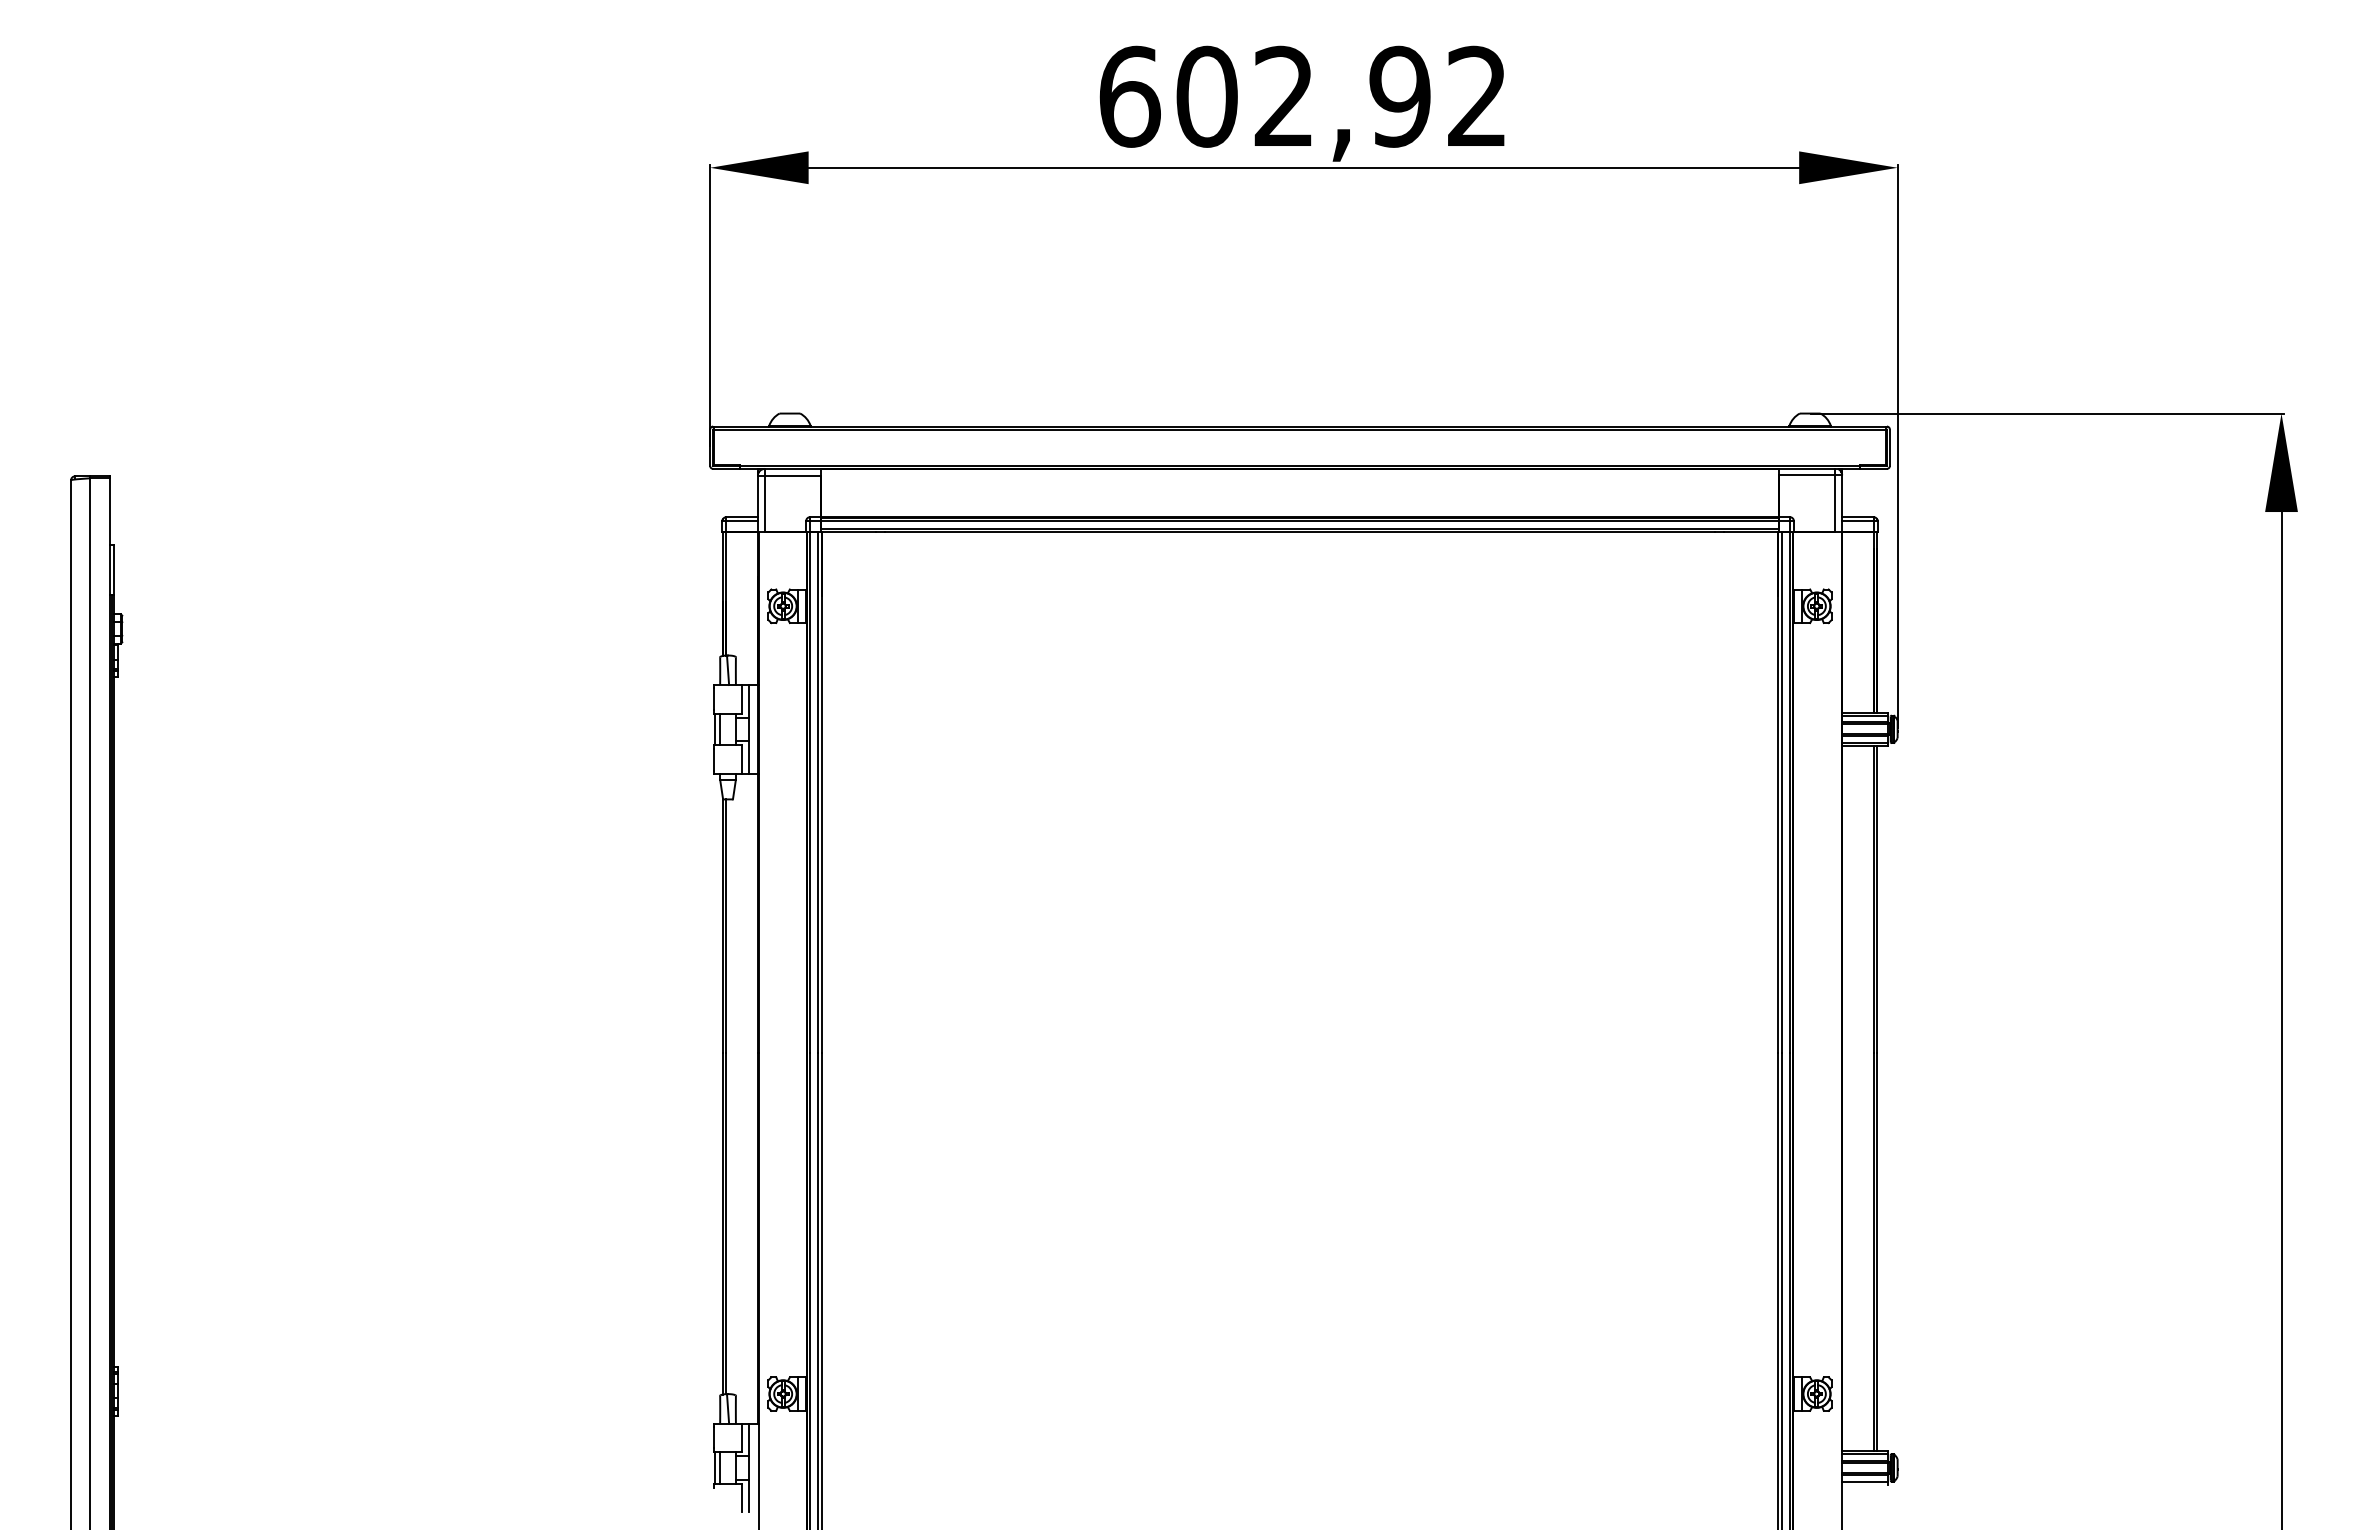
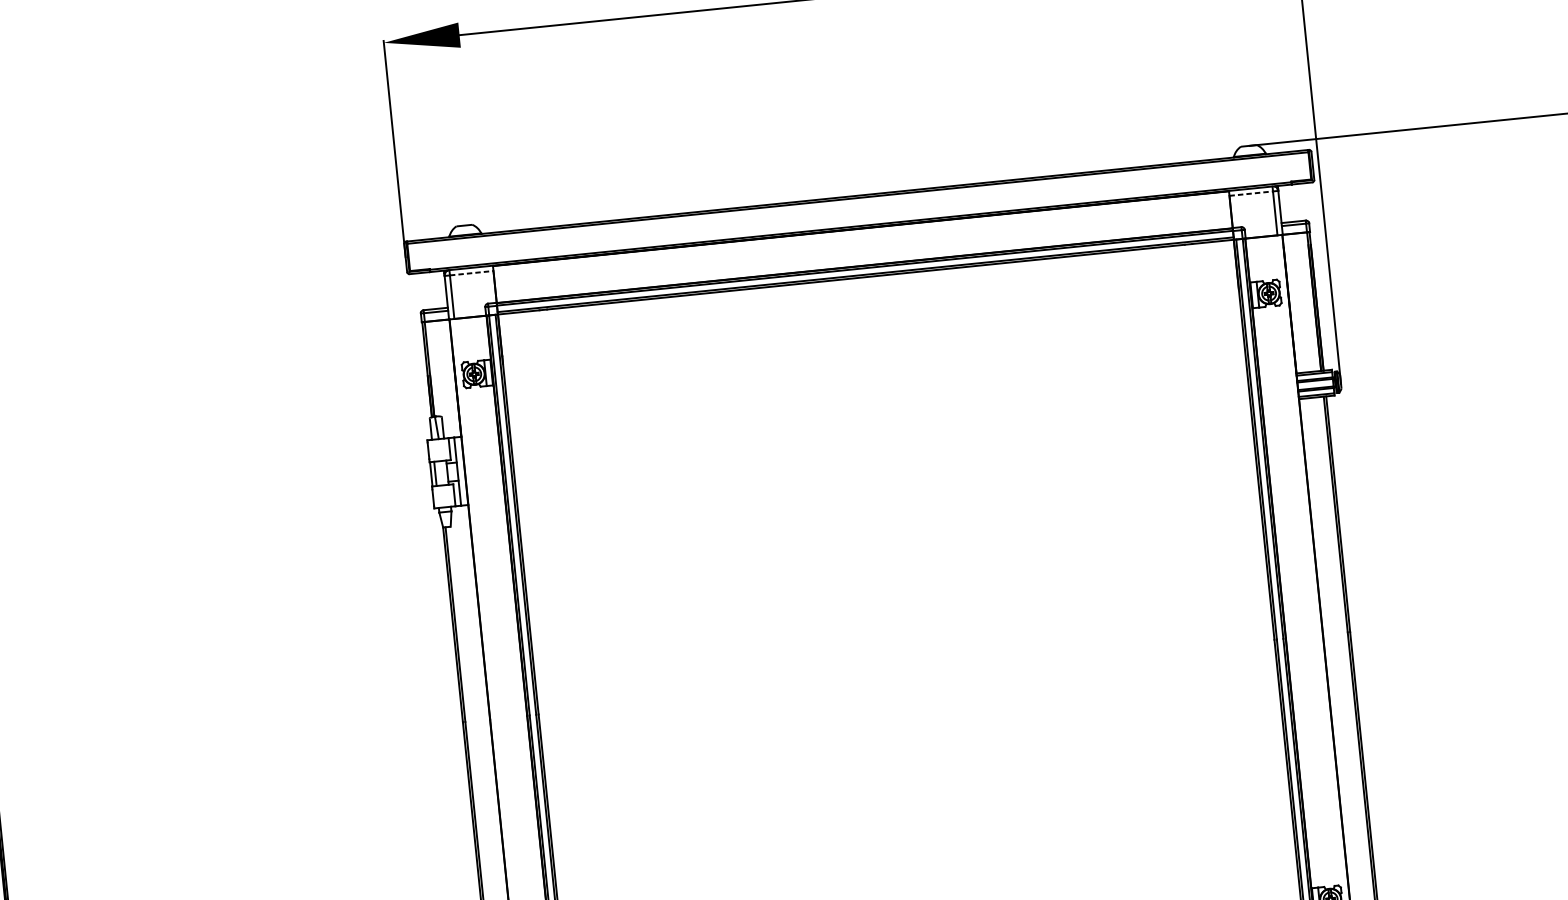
line: (793, 475) -> (471, 272), solid -> dashed
line: (1807, 475) -> (1251, 193), solid -> dashed

